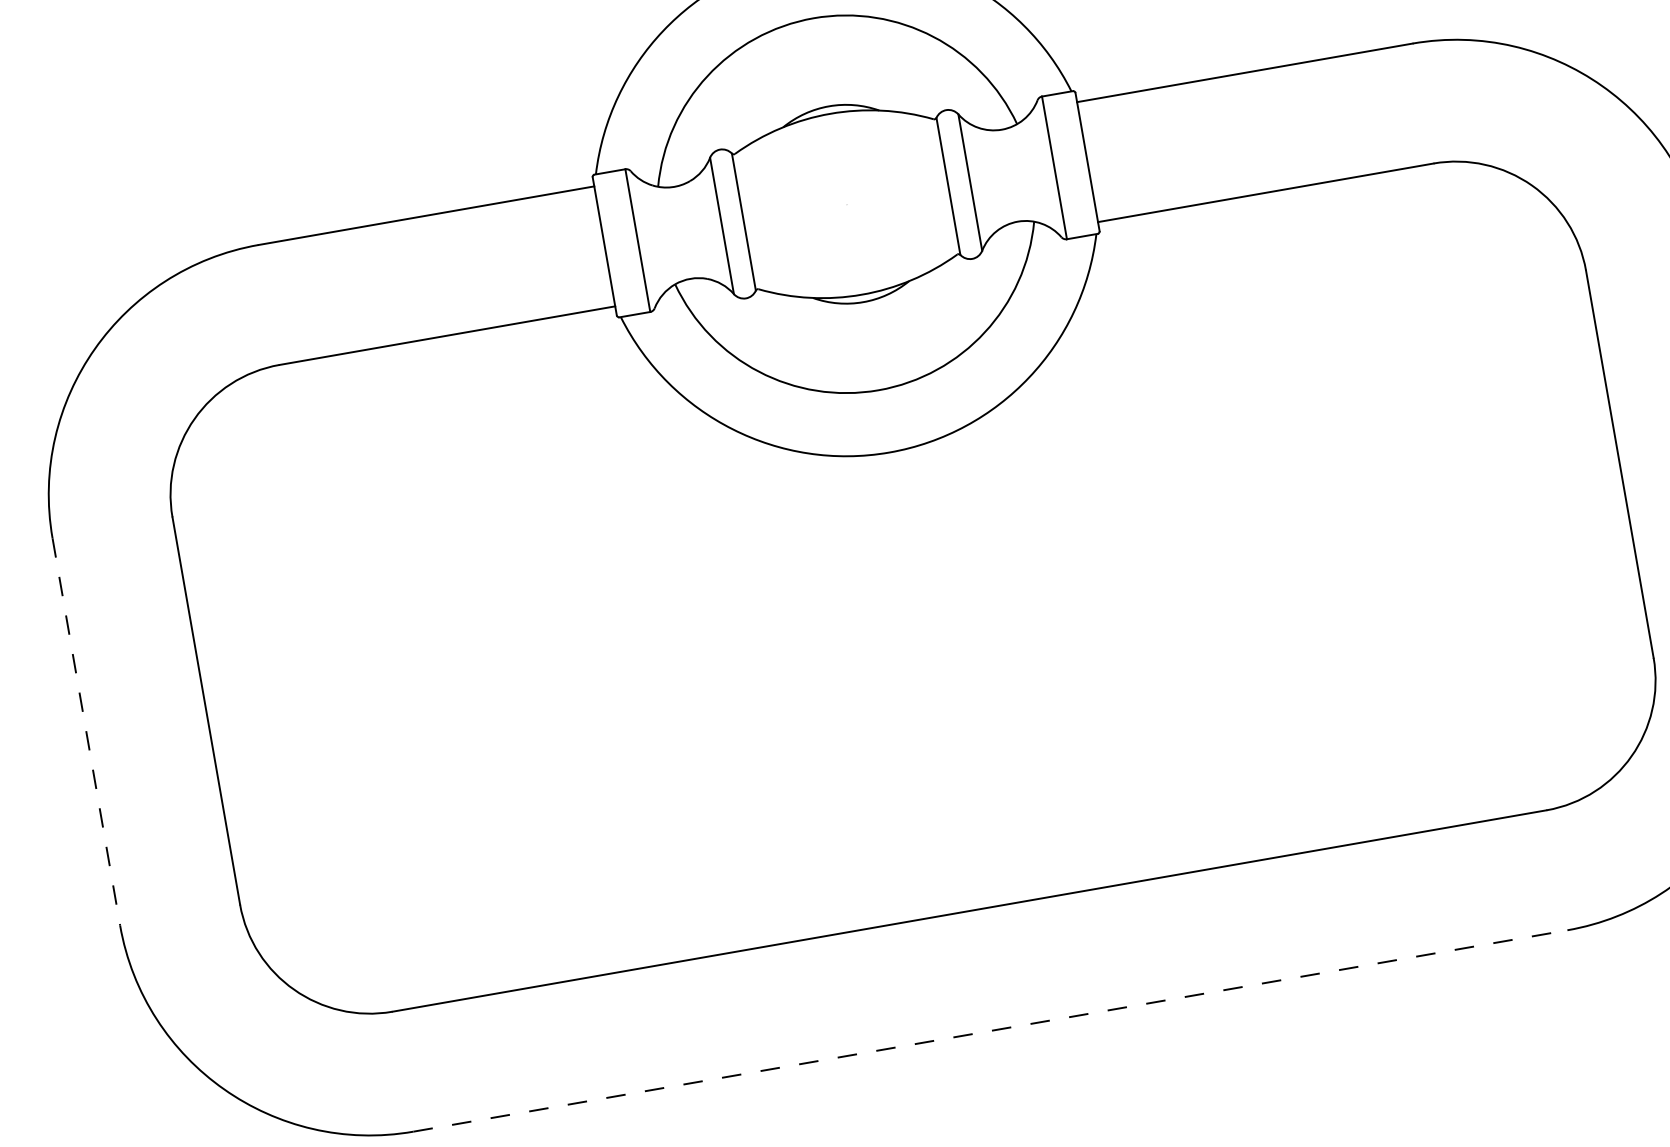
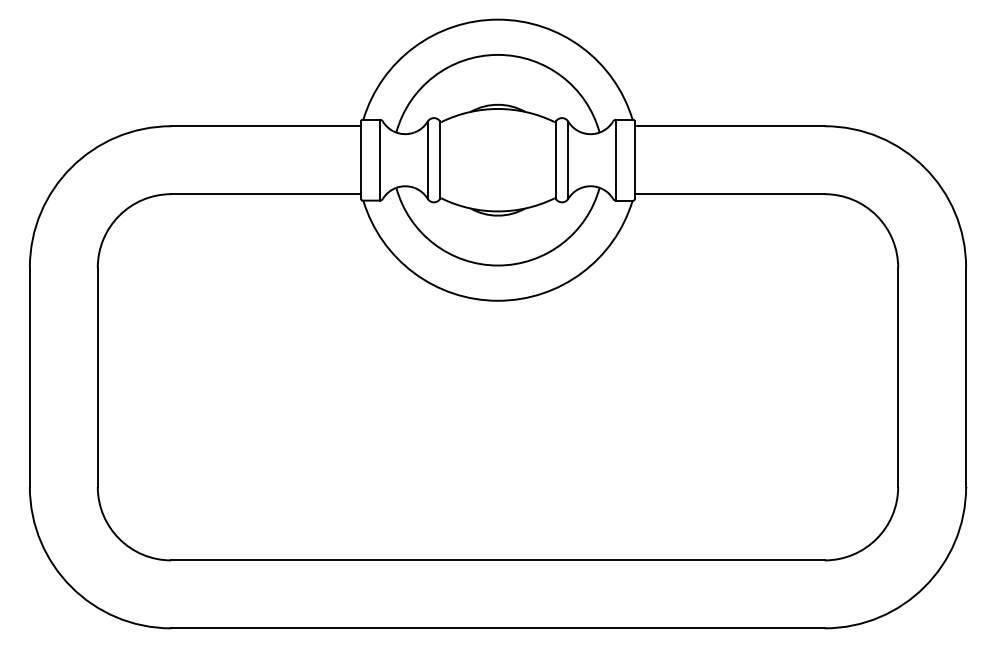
line: (85, 732) -> (29, 377), dashed -> solid
line: (991, 1031) -> (498, 628), dashed -> solid

